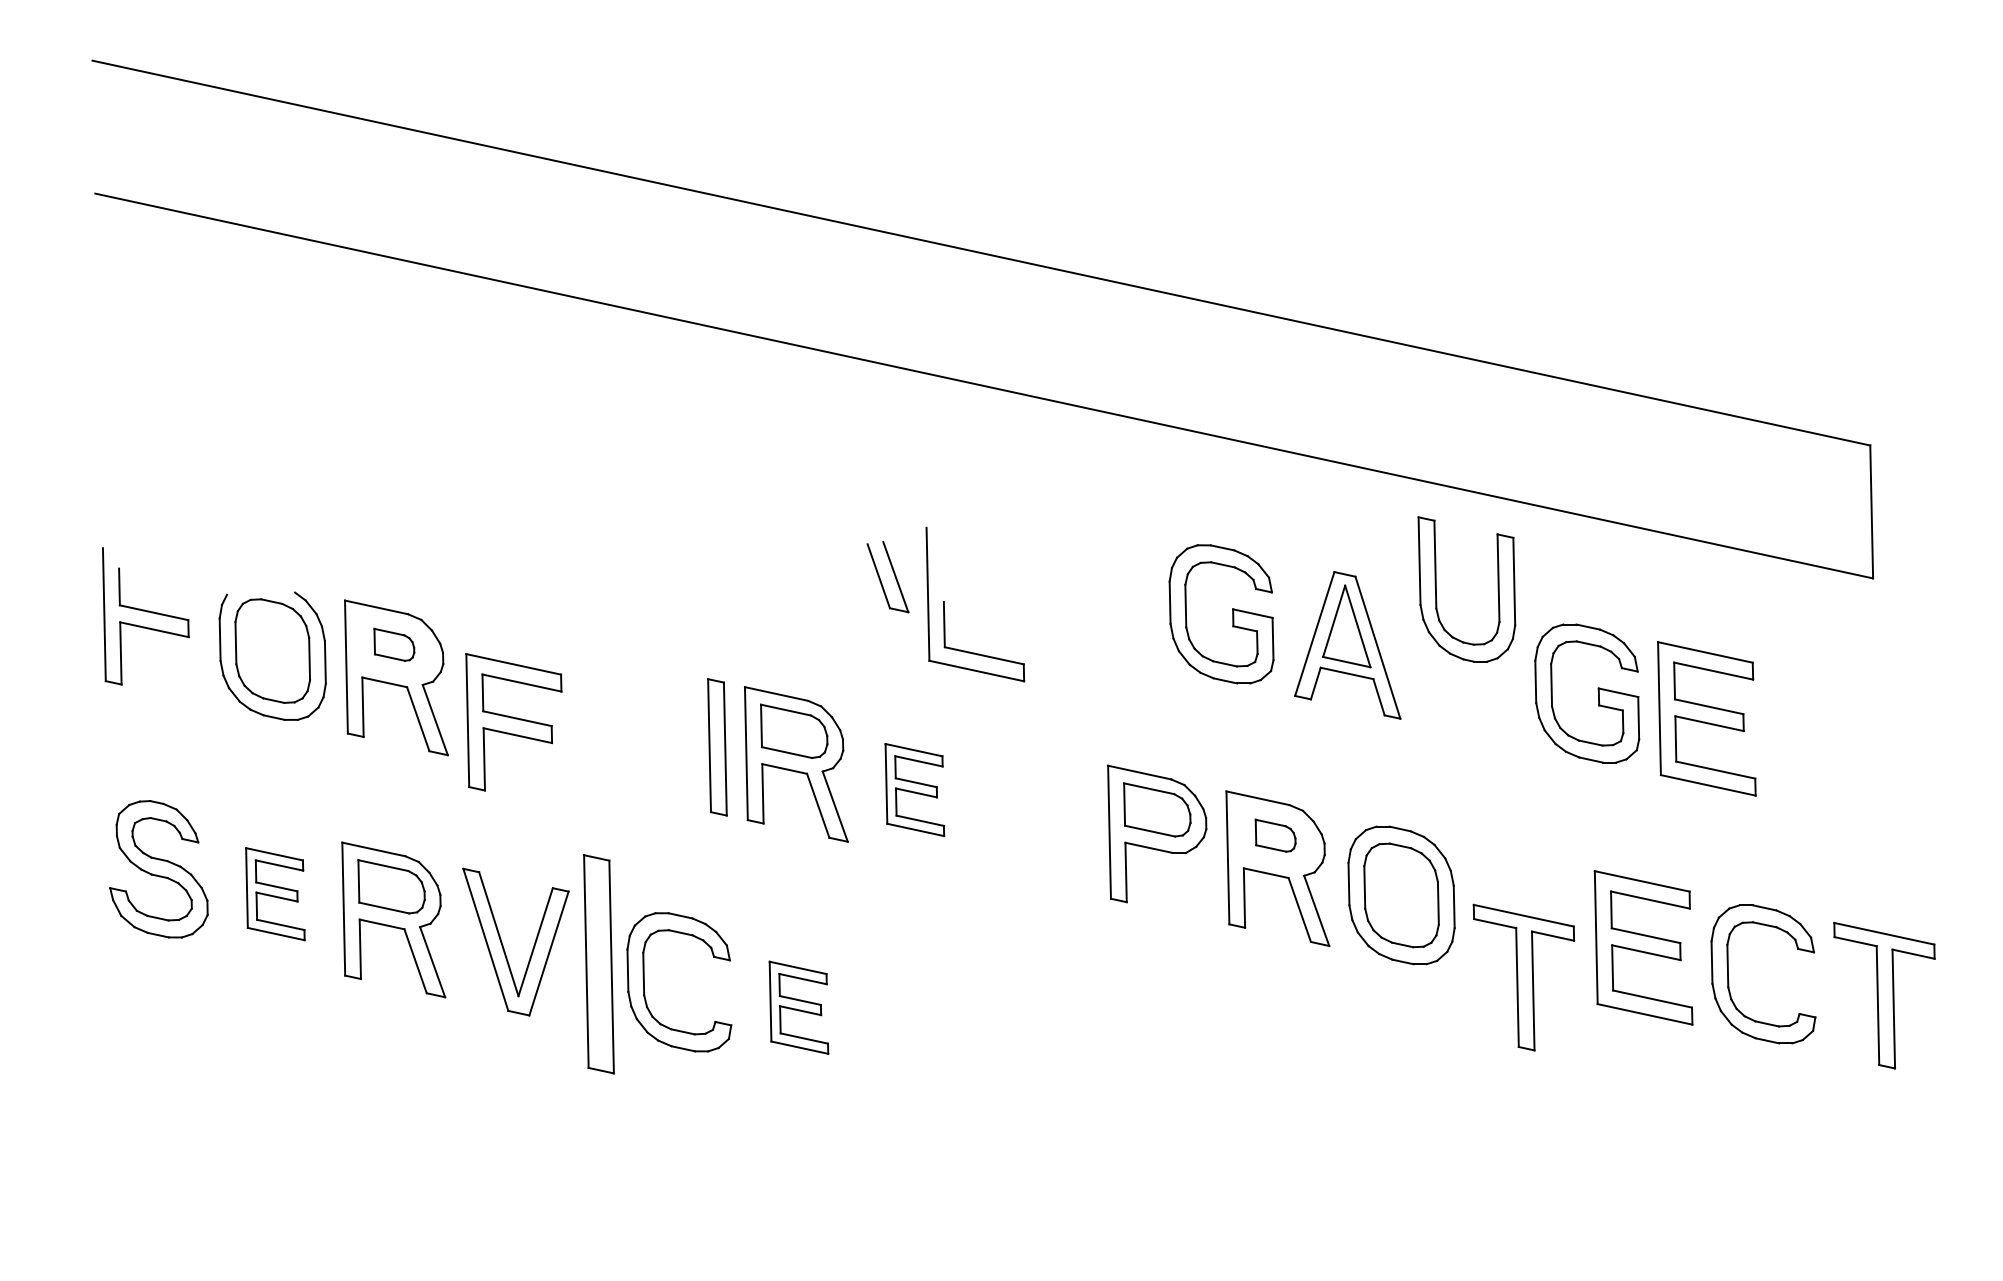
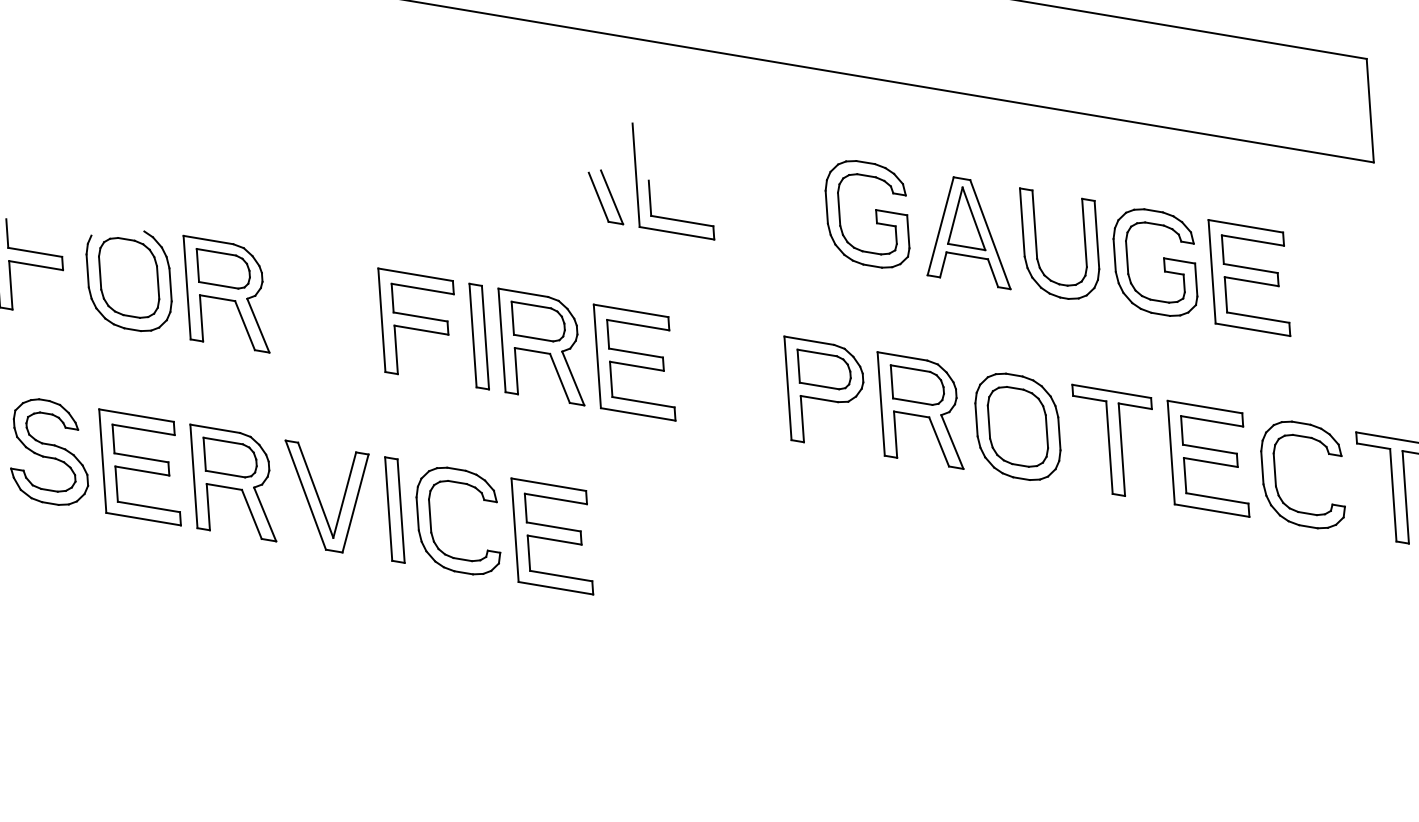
part: (1436, 589) -> (1036, 244), moved
part: (944, 604) -> (649, 182), moved
part: (394, 644) -> (223, 268), size x1.67
part: (513, 722) -> (417, 320), moved
part: (914, 789) -> (634, 362), size x1.67
part: (1275, 835) -> (917, 384), size x1.67
part: (275, 893) -> (140, 466), size x1.67
part: (598, 964) -> (394, 510), size x0.62
part: (1523, 977) -> (1113, 439), moved
part: (798, 1007) -> (552, 536), size x1.67

